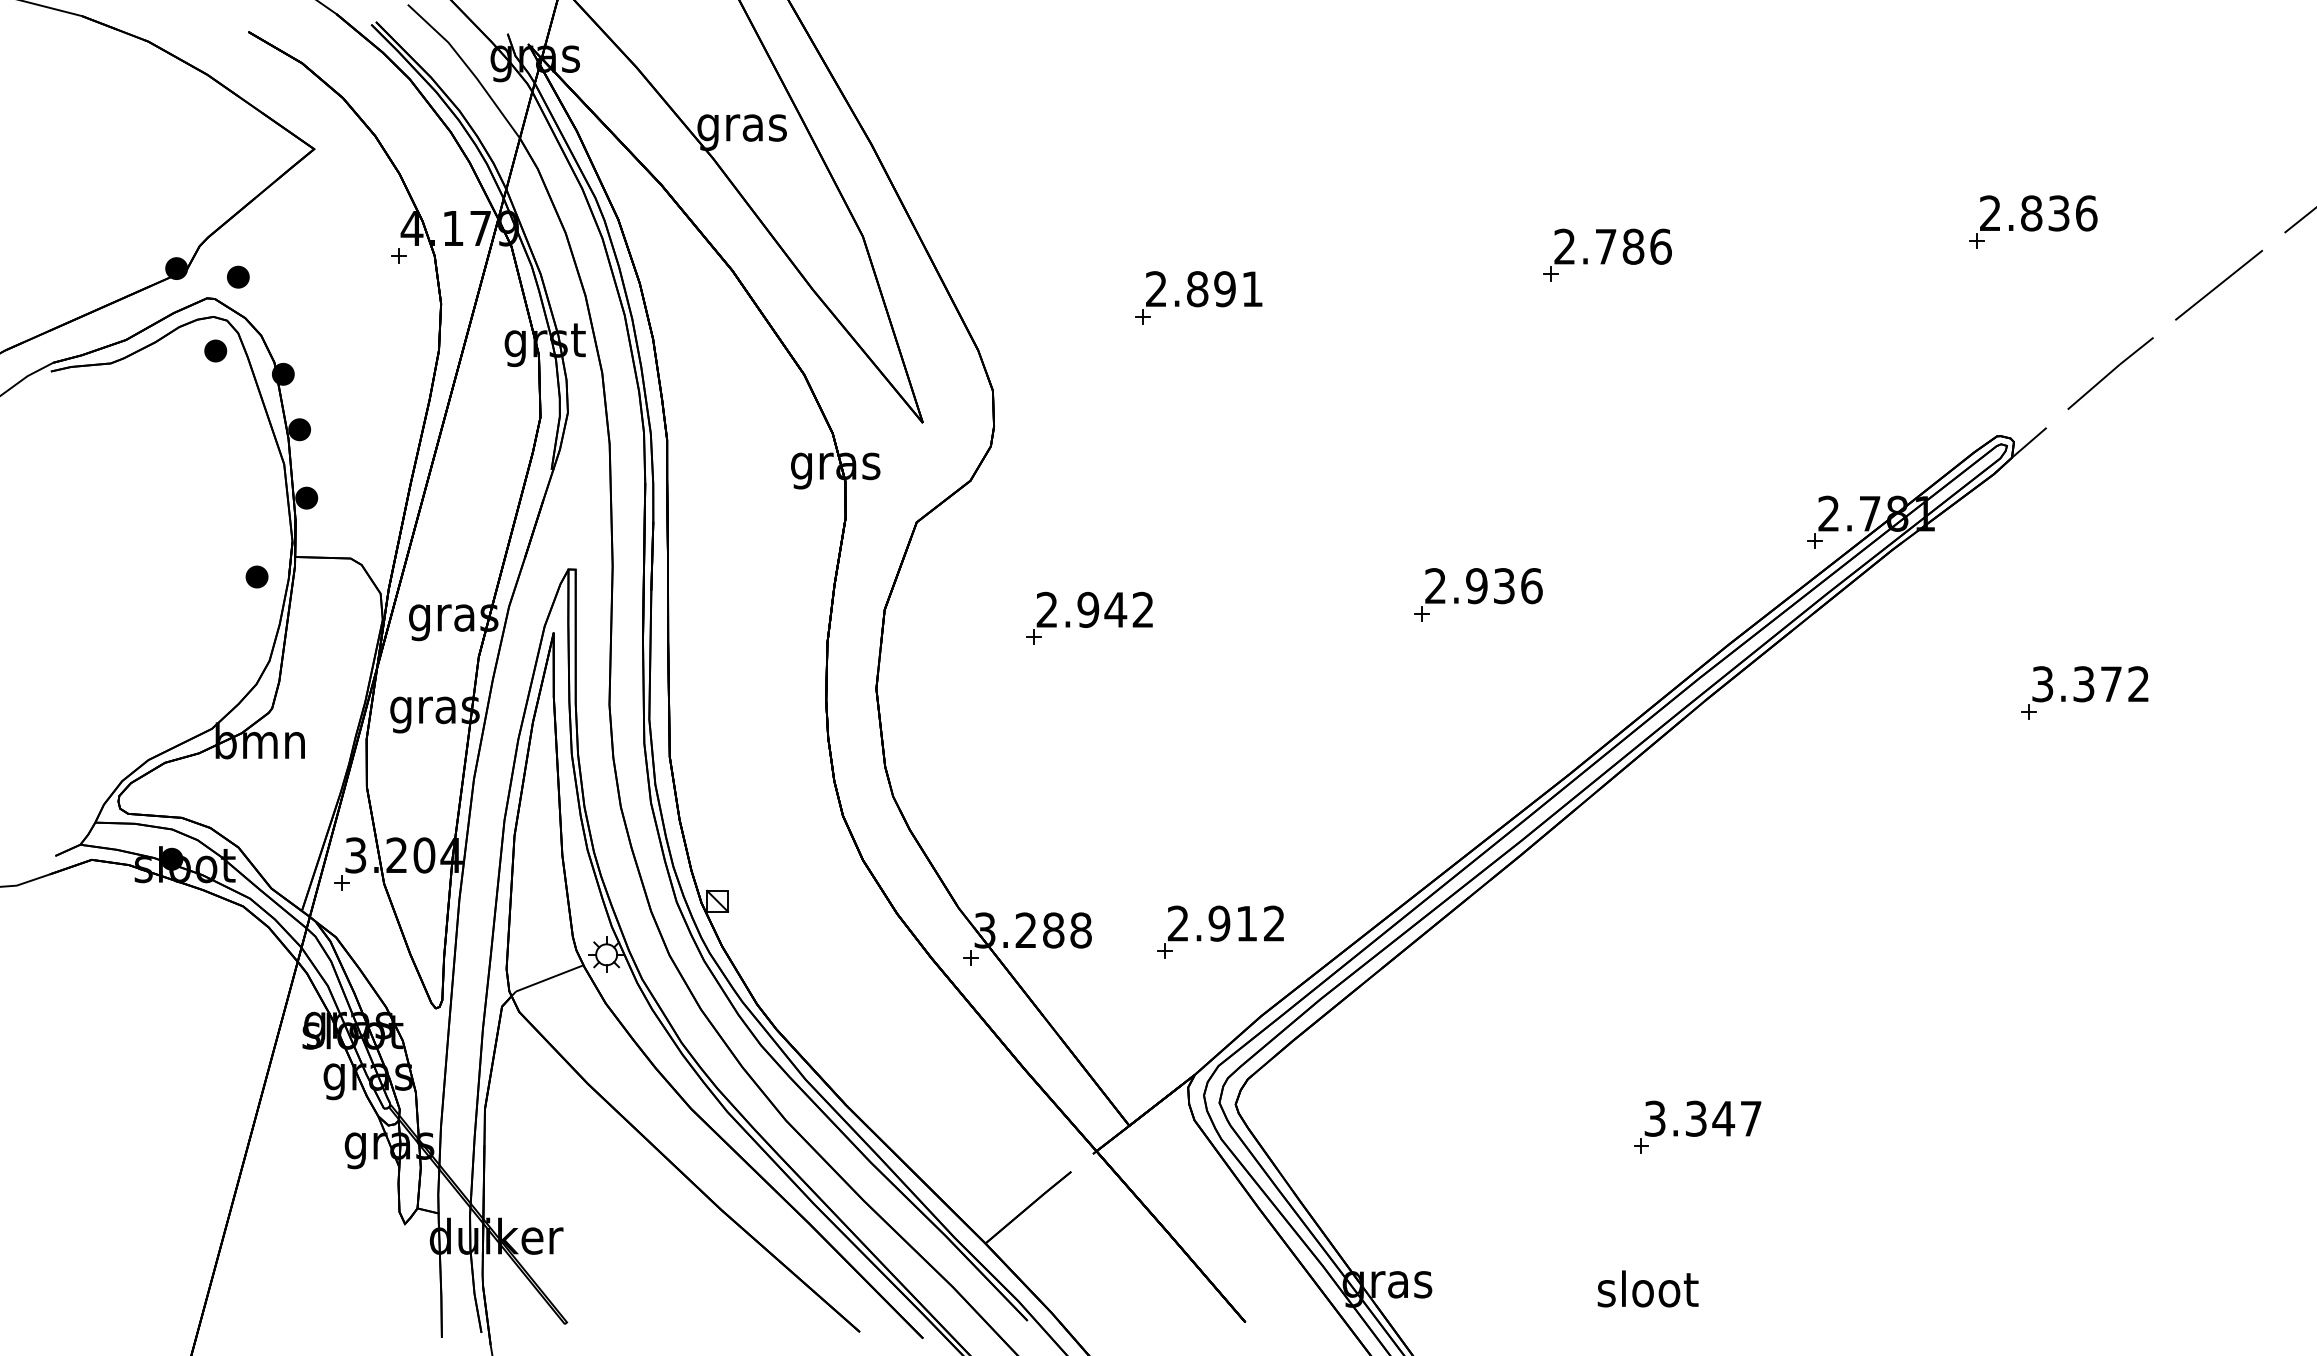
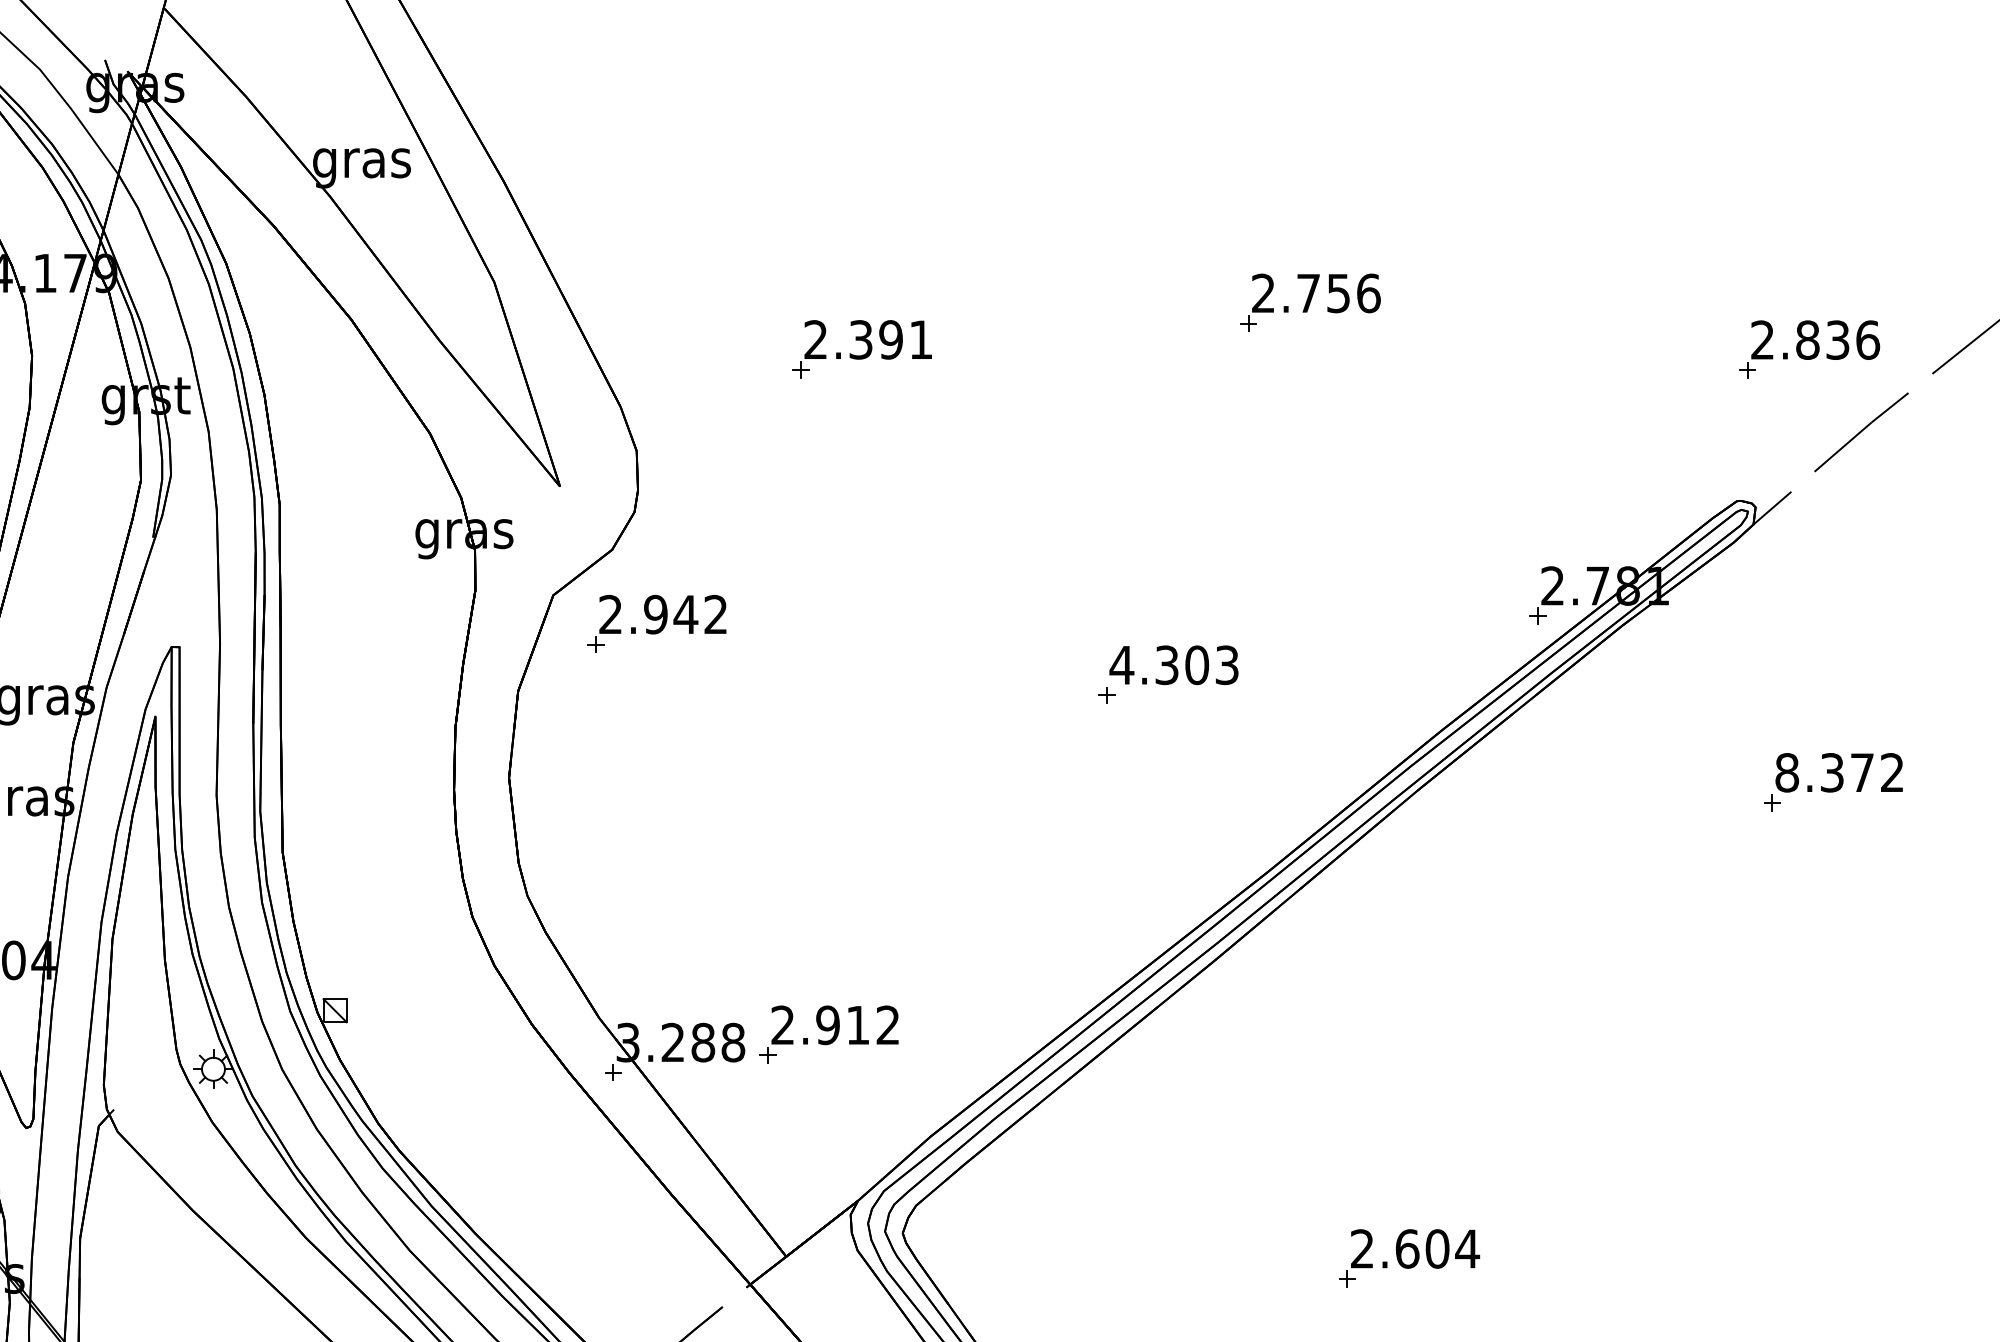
part: (2033, 221) -> (1809, 348), moved
text: (1633, 246) -> (1338, 293), 2.786 -> 2.756
text: (1197, 289) -> (860, 340), 2.891 -> 2.391
text: (1483, 586) -> (1174, 665), 2.936 -> 4.303
part: (1089, 617) -> (657, 622), moved
text: (2042, 684) -> (1786, 773), 3.372 -> 8.372
part: (1220, 931) -> (829, 1033), moved
line: (549, 978) -> (150, 1095), removed
text: (1703, 1118) -> (1415, 1248), 3.347 -> 2.604

